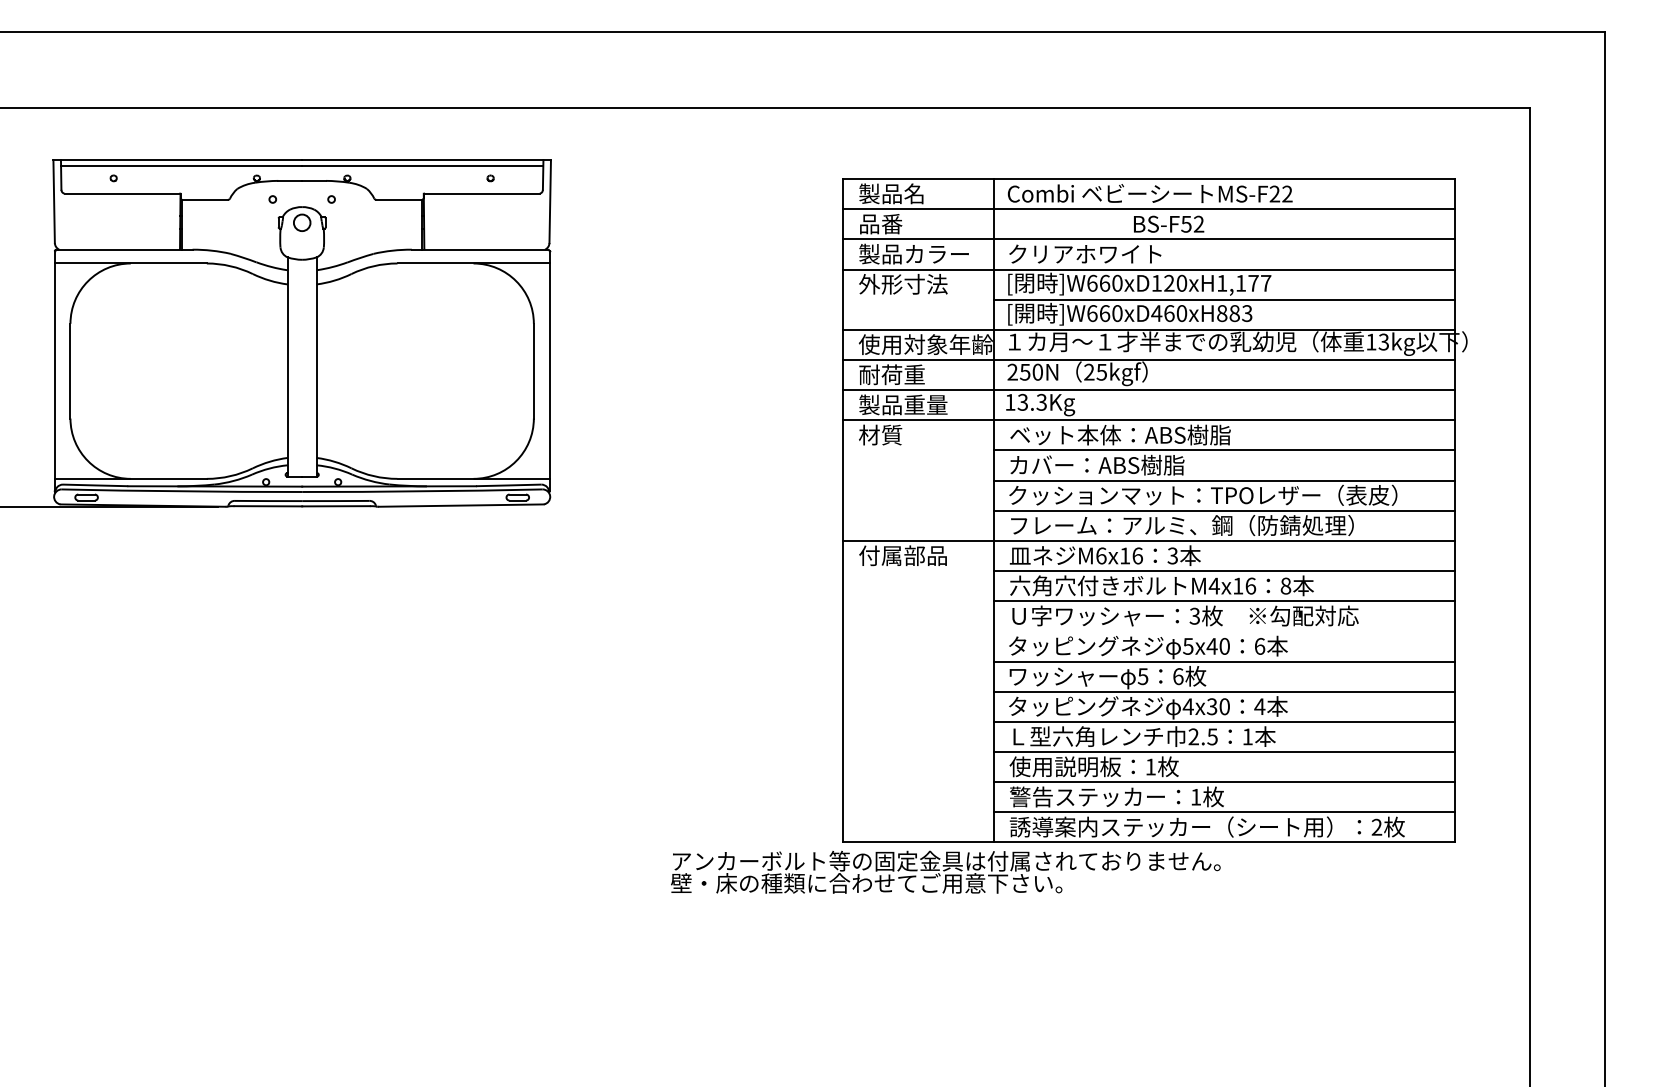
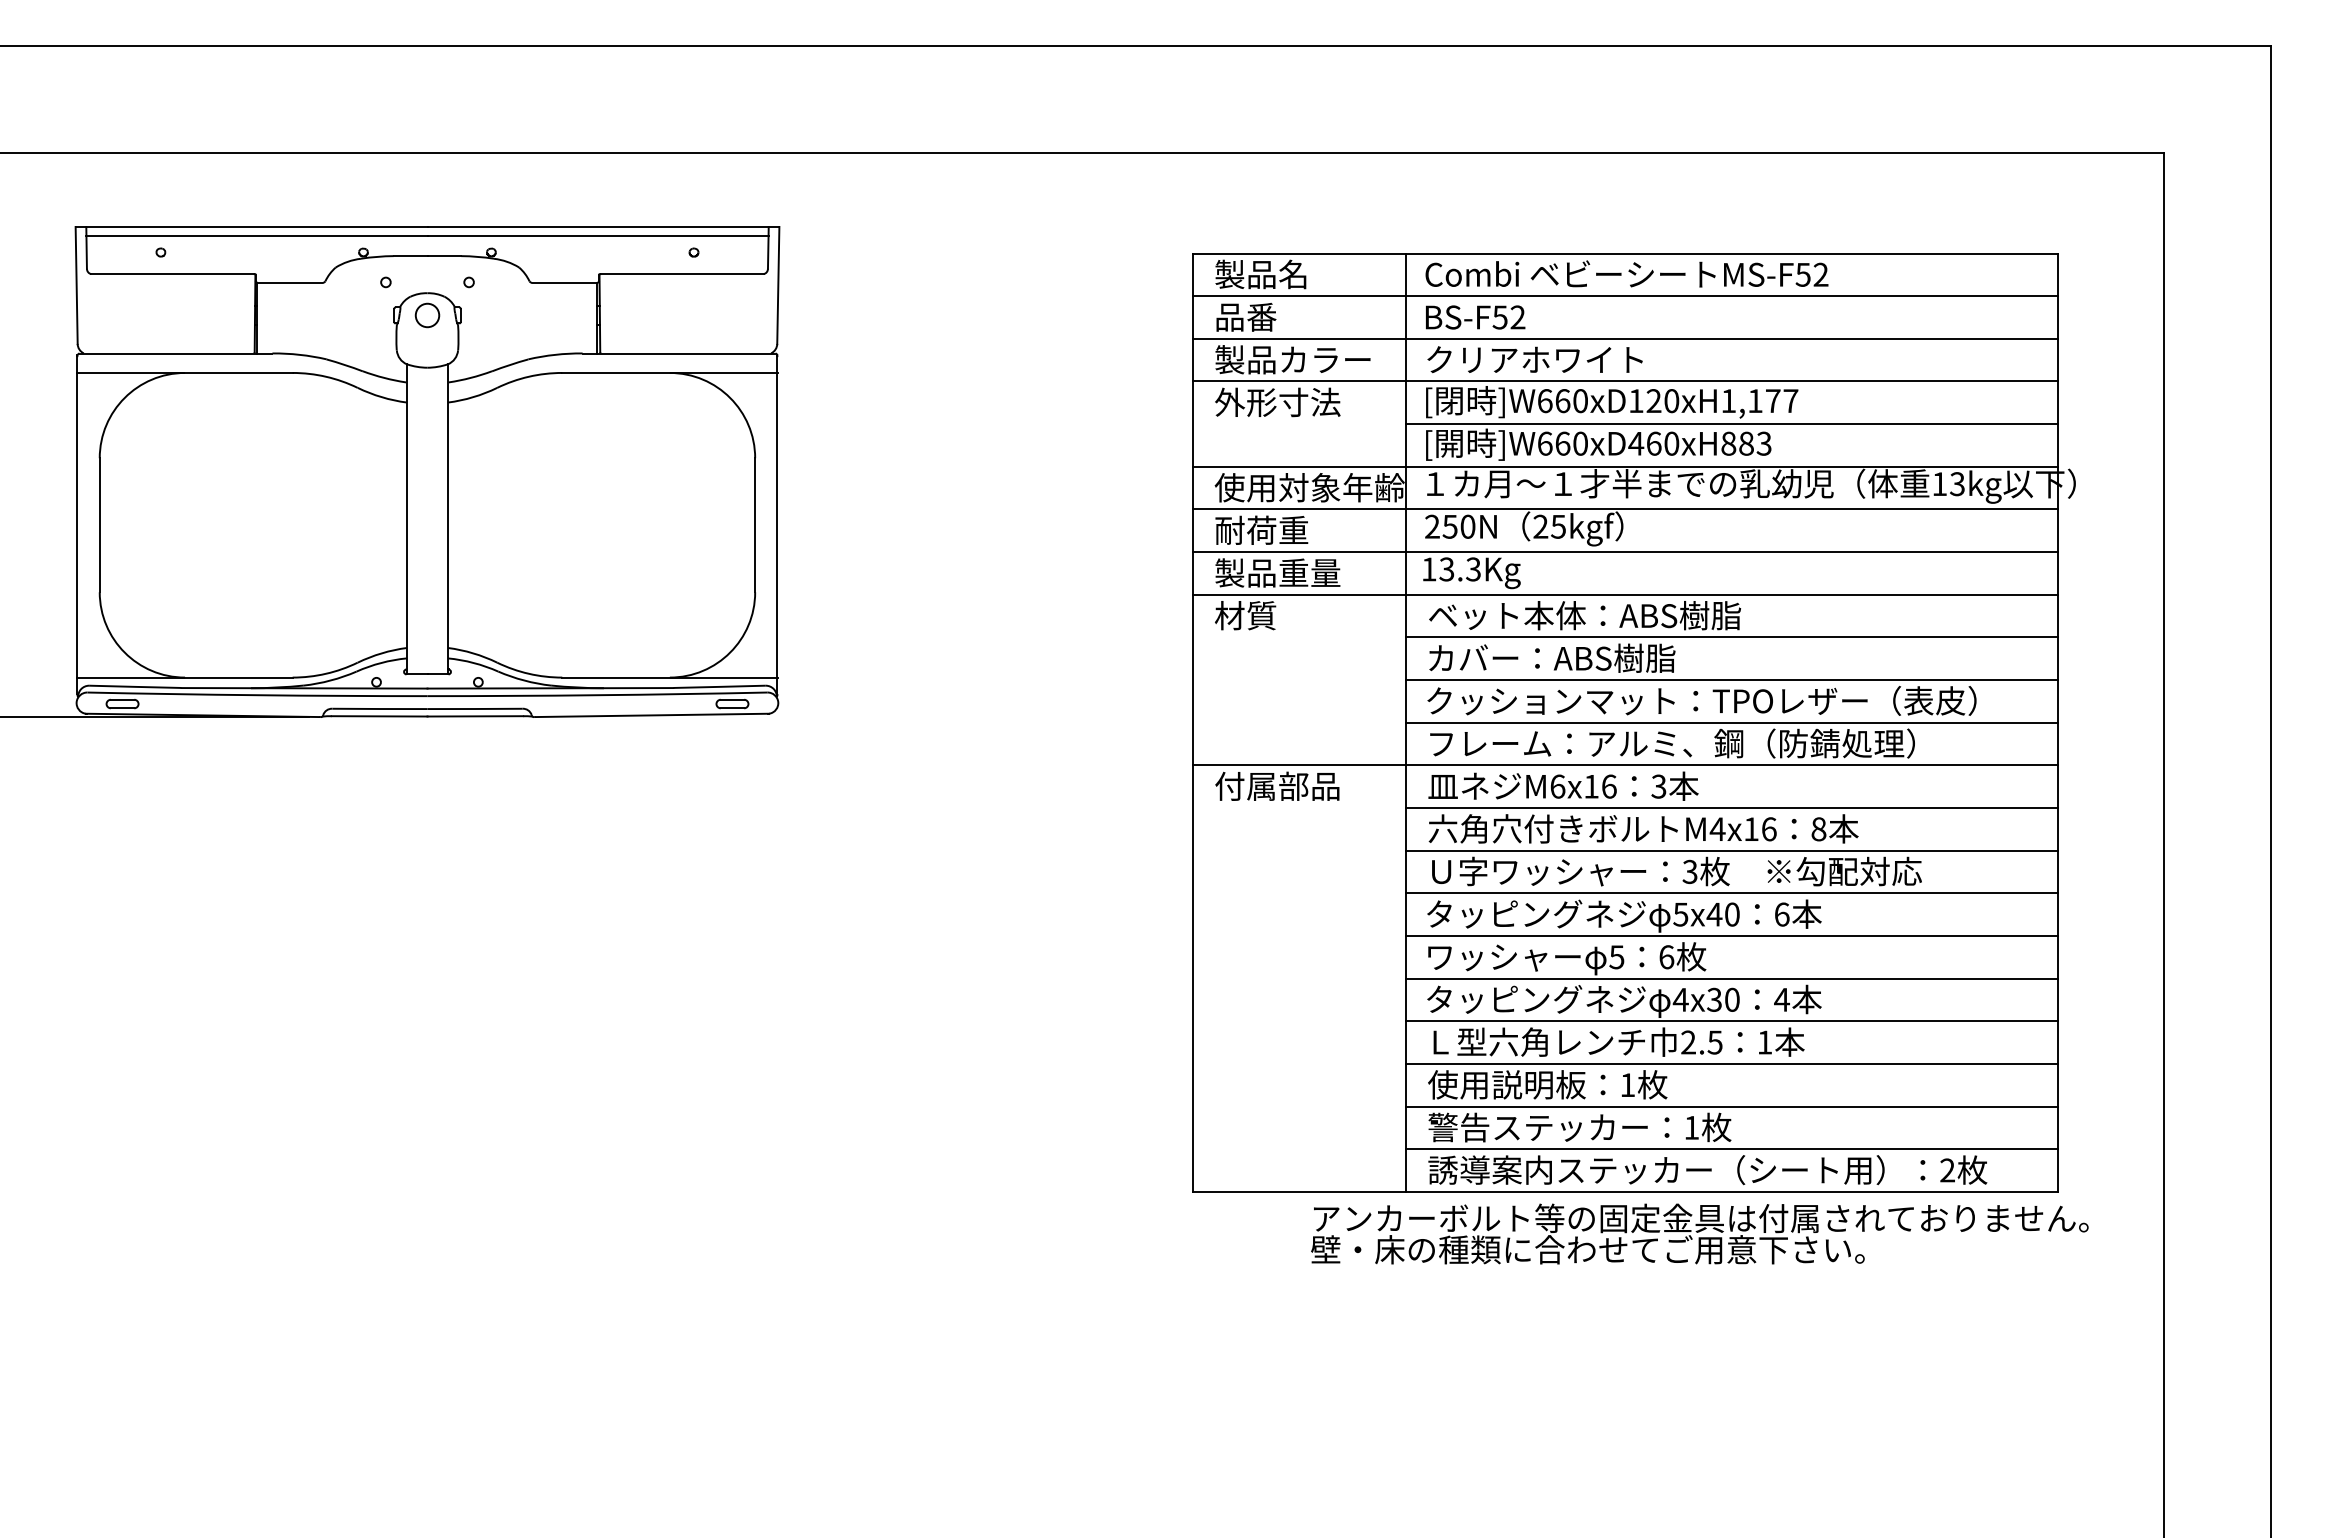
text: (1274, 193) -> (1802, 274), MS-F22 -> MS-F52
text: (1168, 224) -> (1475, 317), moved
line: (1224, 631) -> (1731, 893), added
text: (945, 871) -> (1699, 1233), moved

